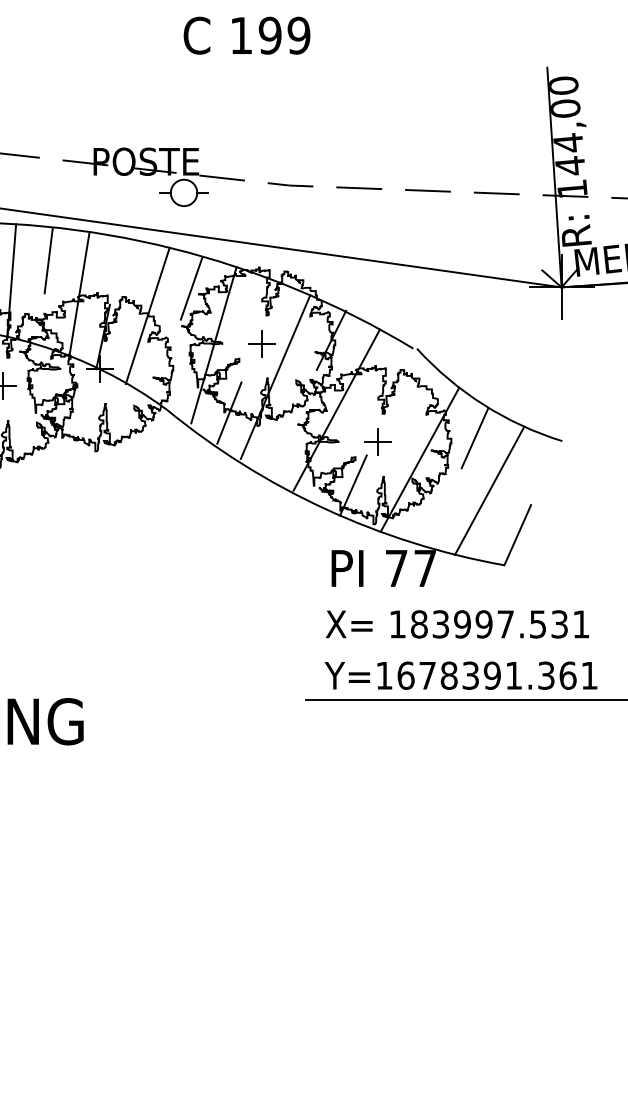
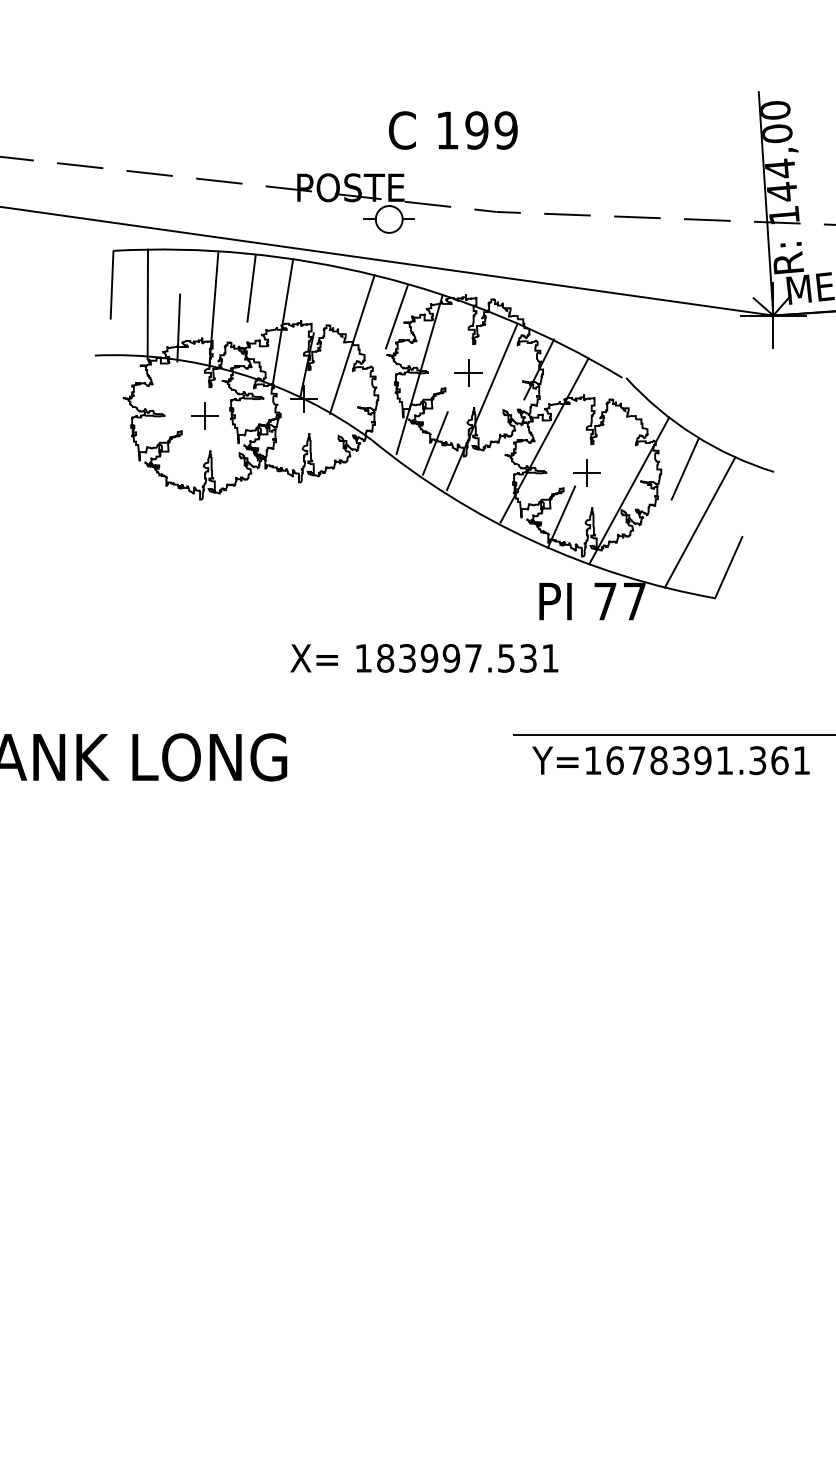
text: (247, 35) -> (453, 130), moved
text: (457, 624) -> (424, 658), moved
text: (460, 675) -> (670, 760), moved

